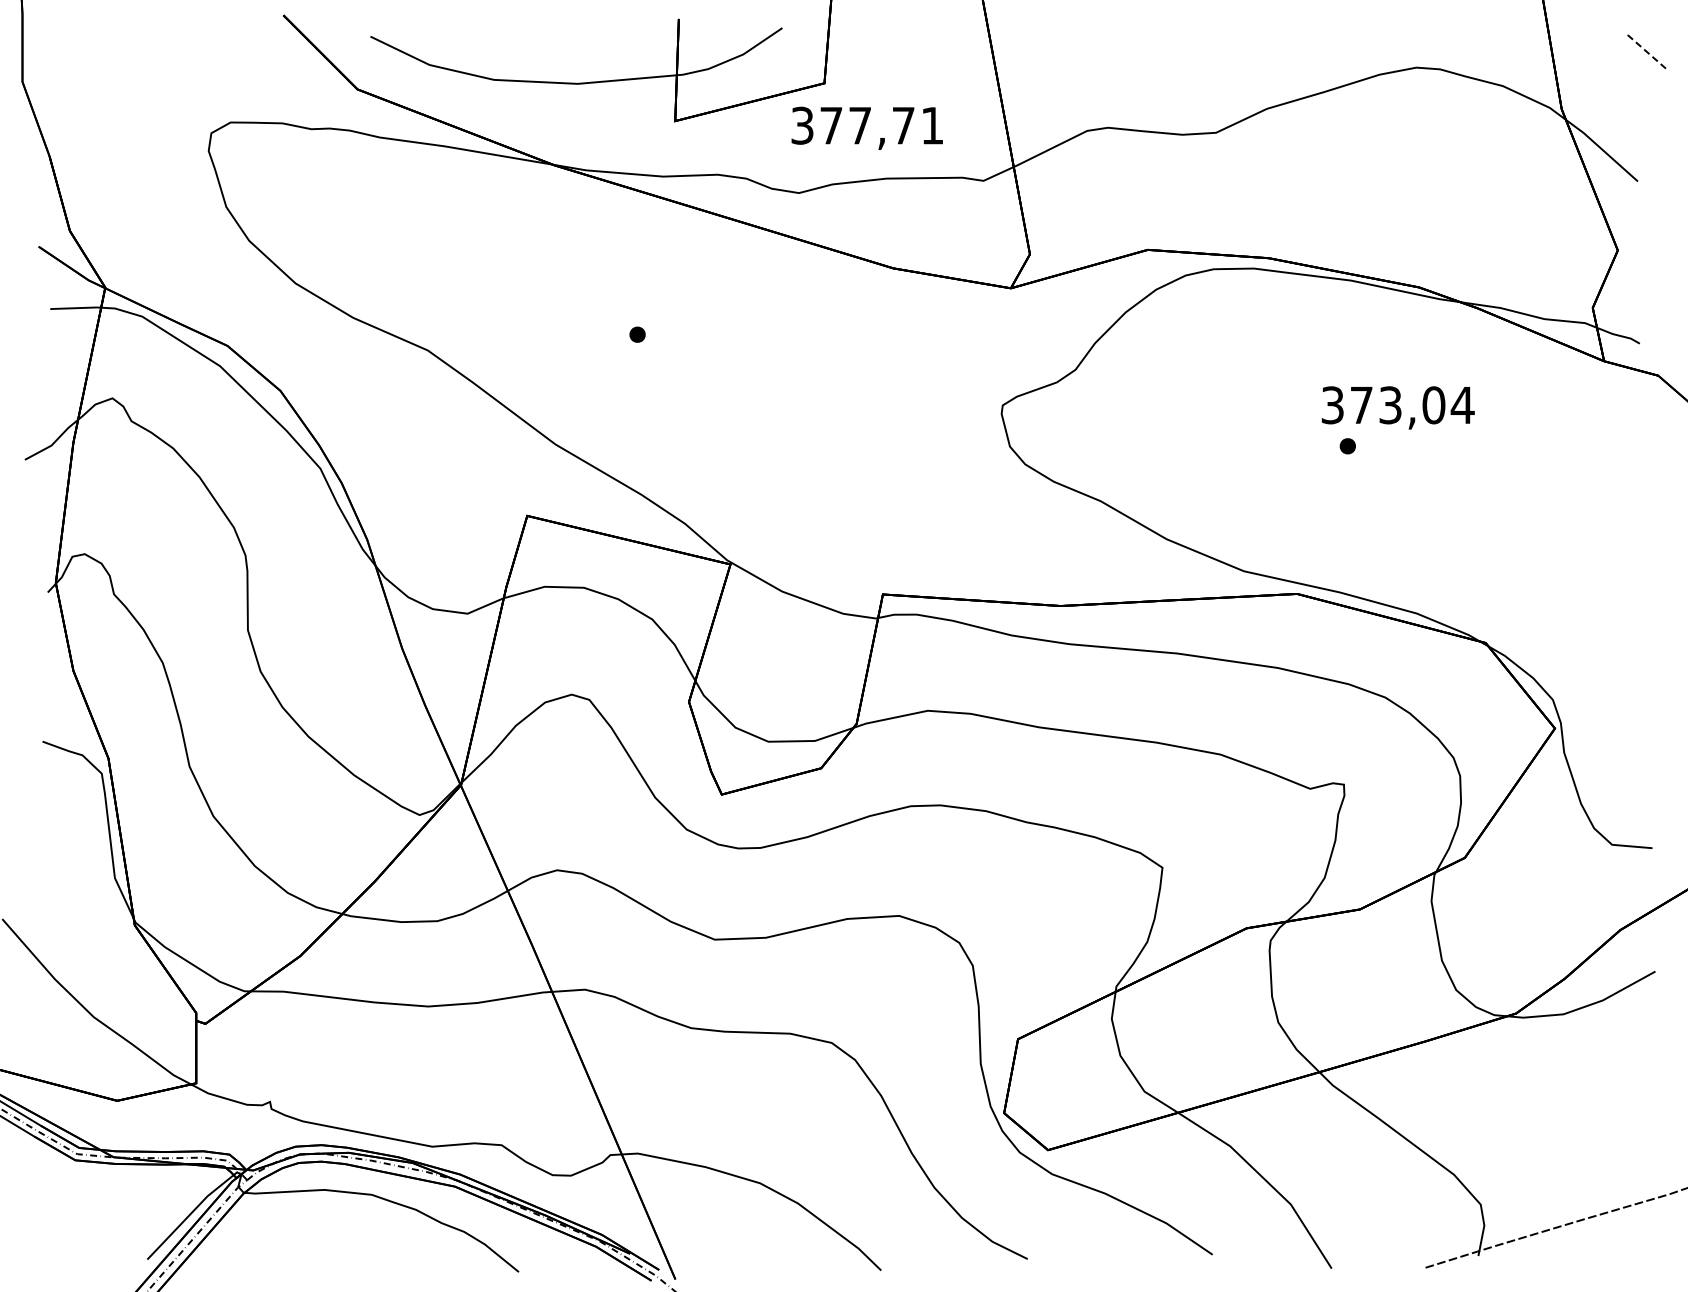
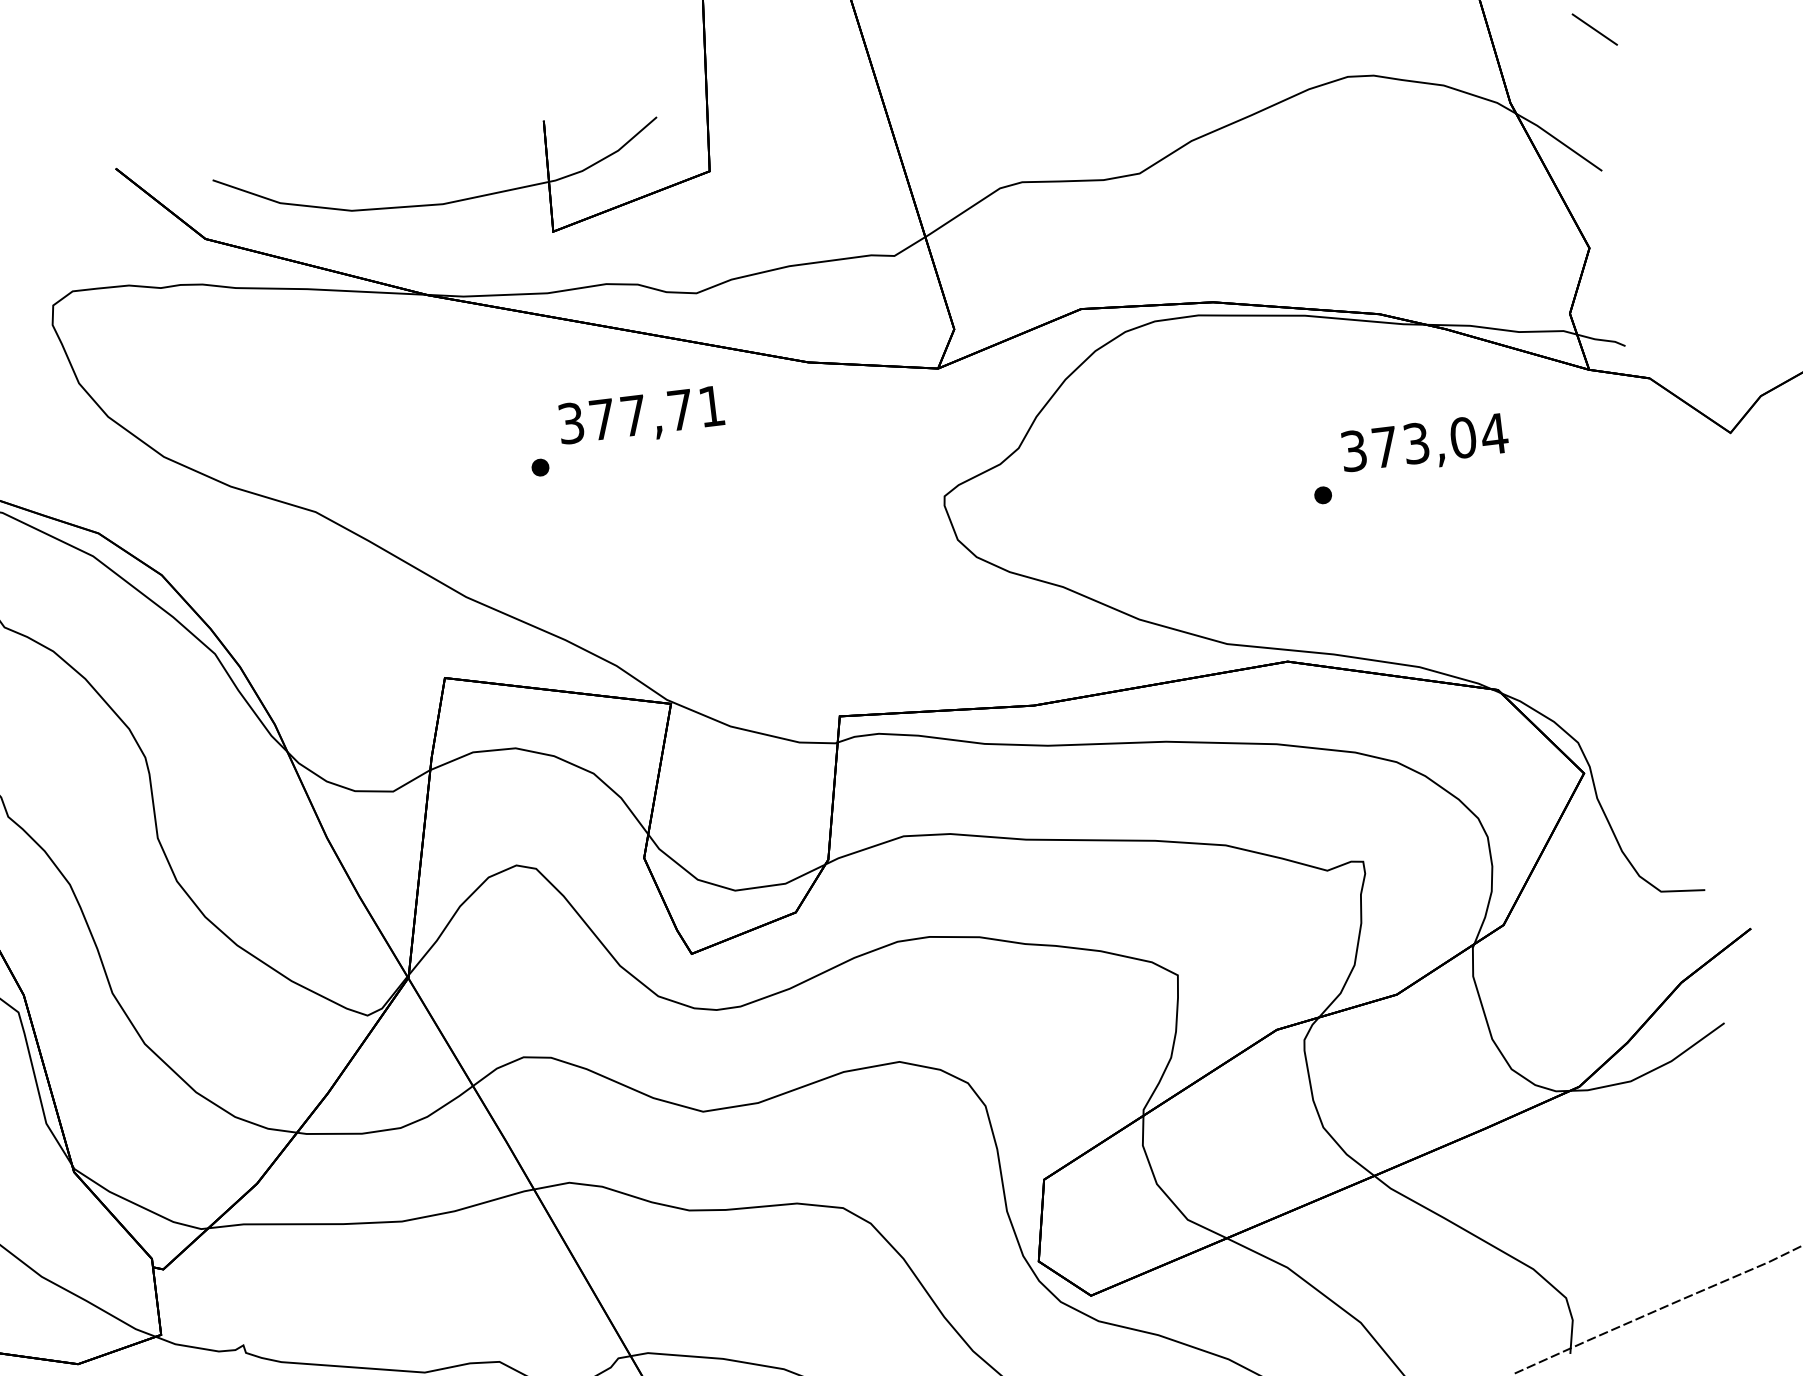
line: (1647, 52) -> (1595, 30), dashed -> solid
text: (866, 127) -> (640, 416), moved
text: (1398, 407) -> (1425, 444), moved

